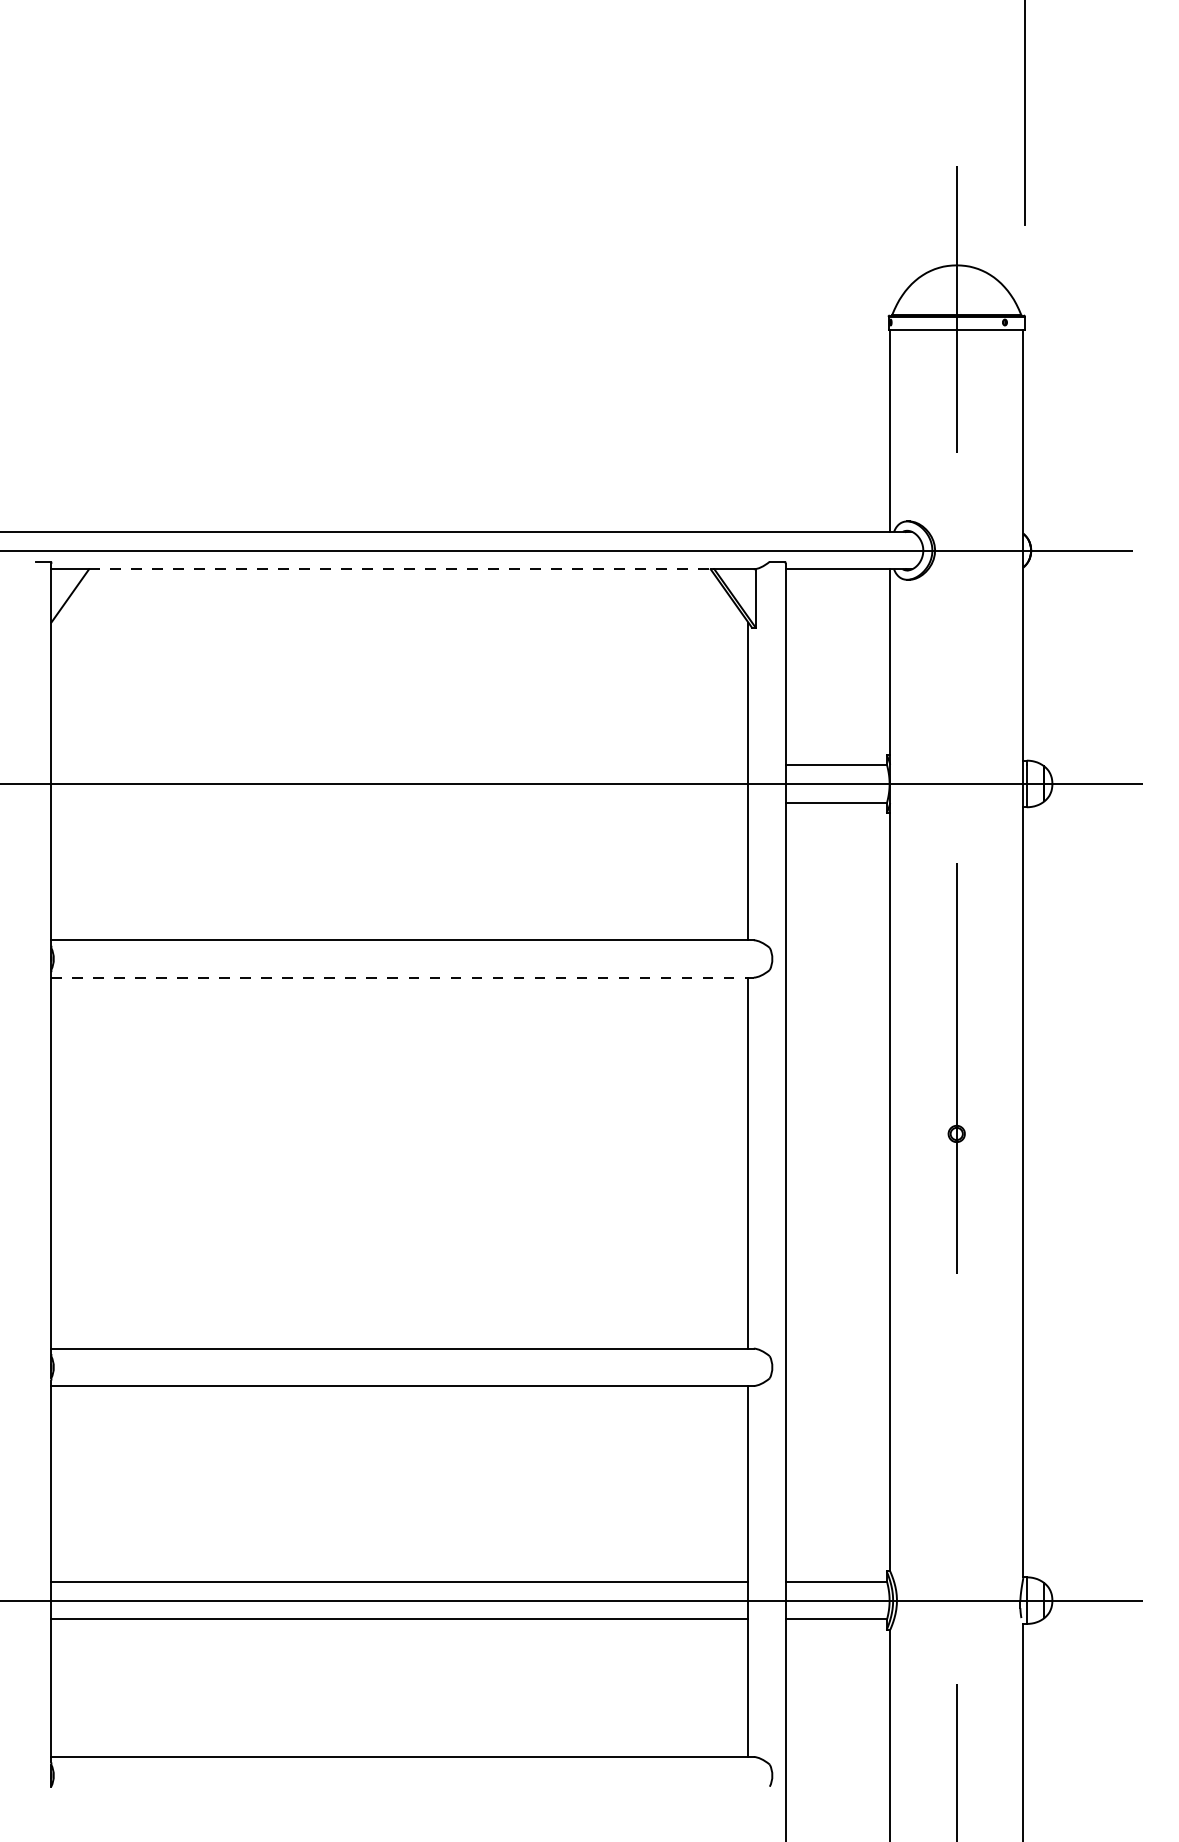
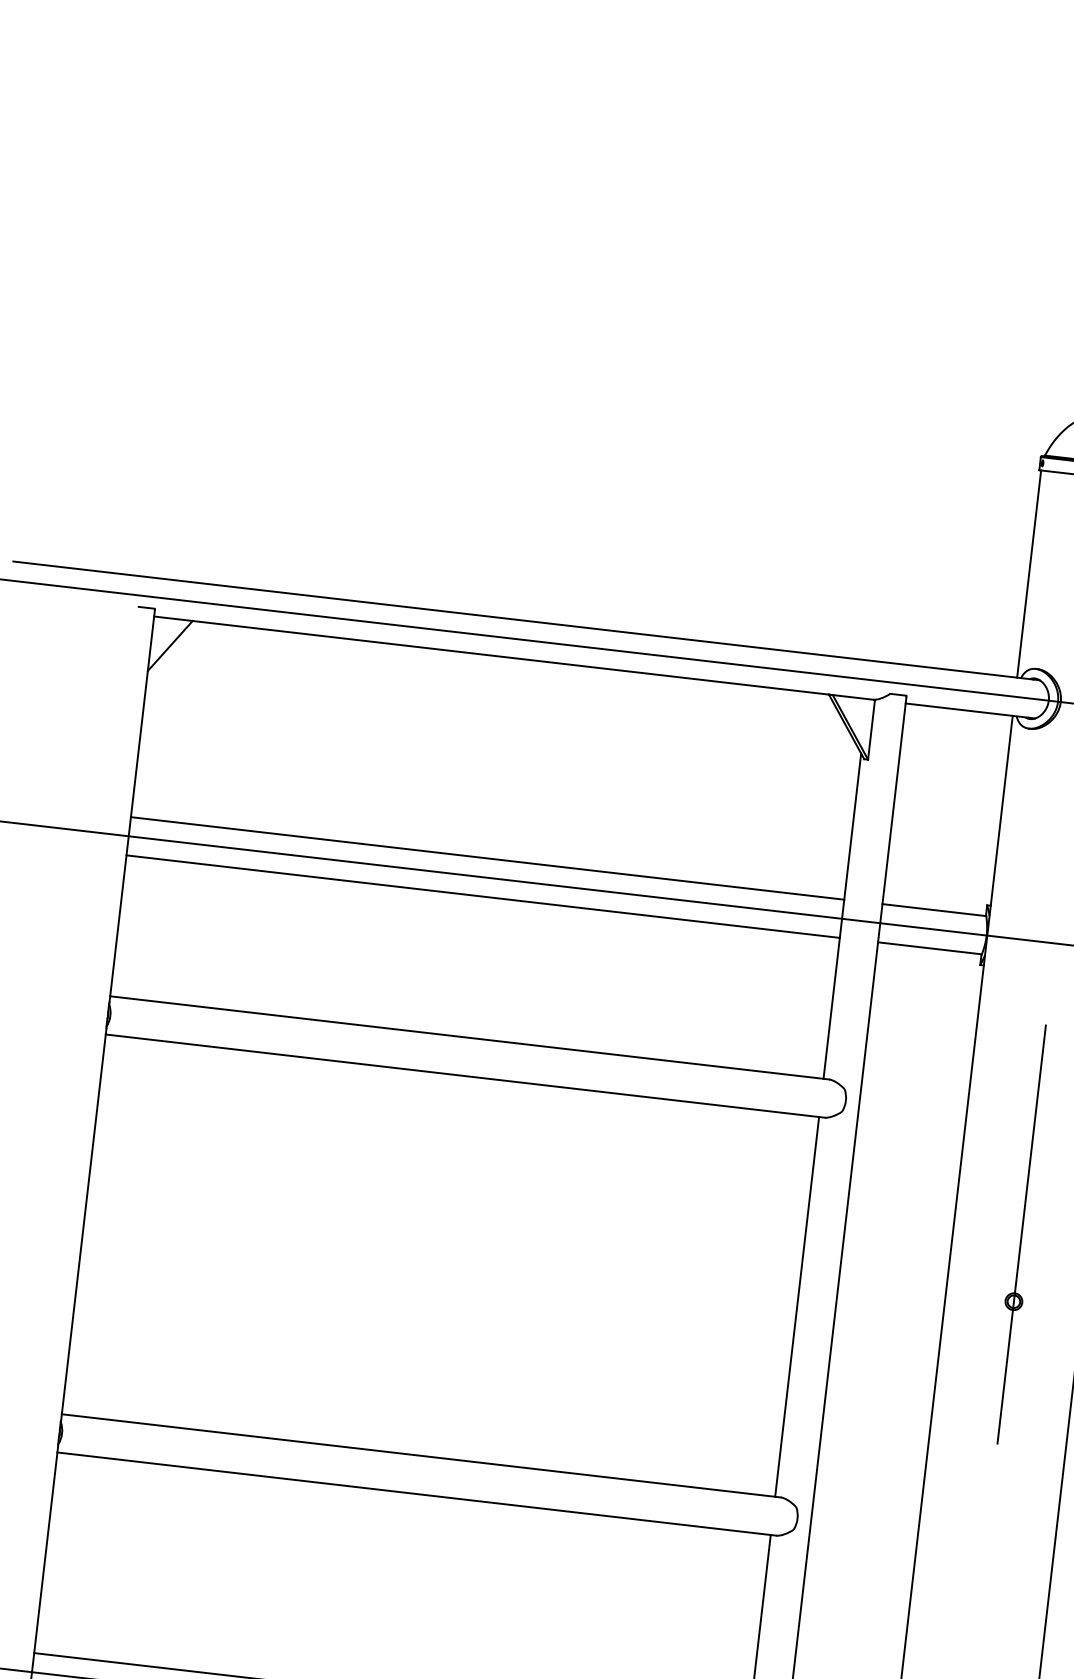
line: (400, 569) -> (511, 658), dashed -> solid
line: (399, 765) -> (487, 858), added
line: (399, 802) -> (482, 896), added
line: (403, 977) -> (466, 1076), dashed -> solid

